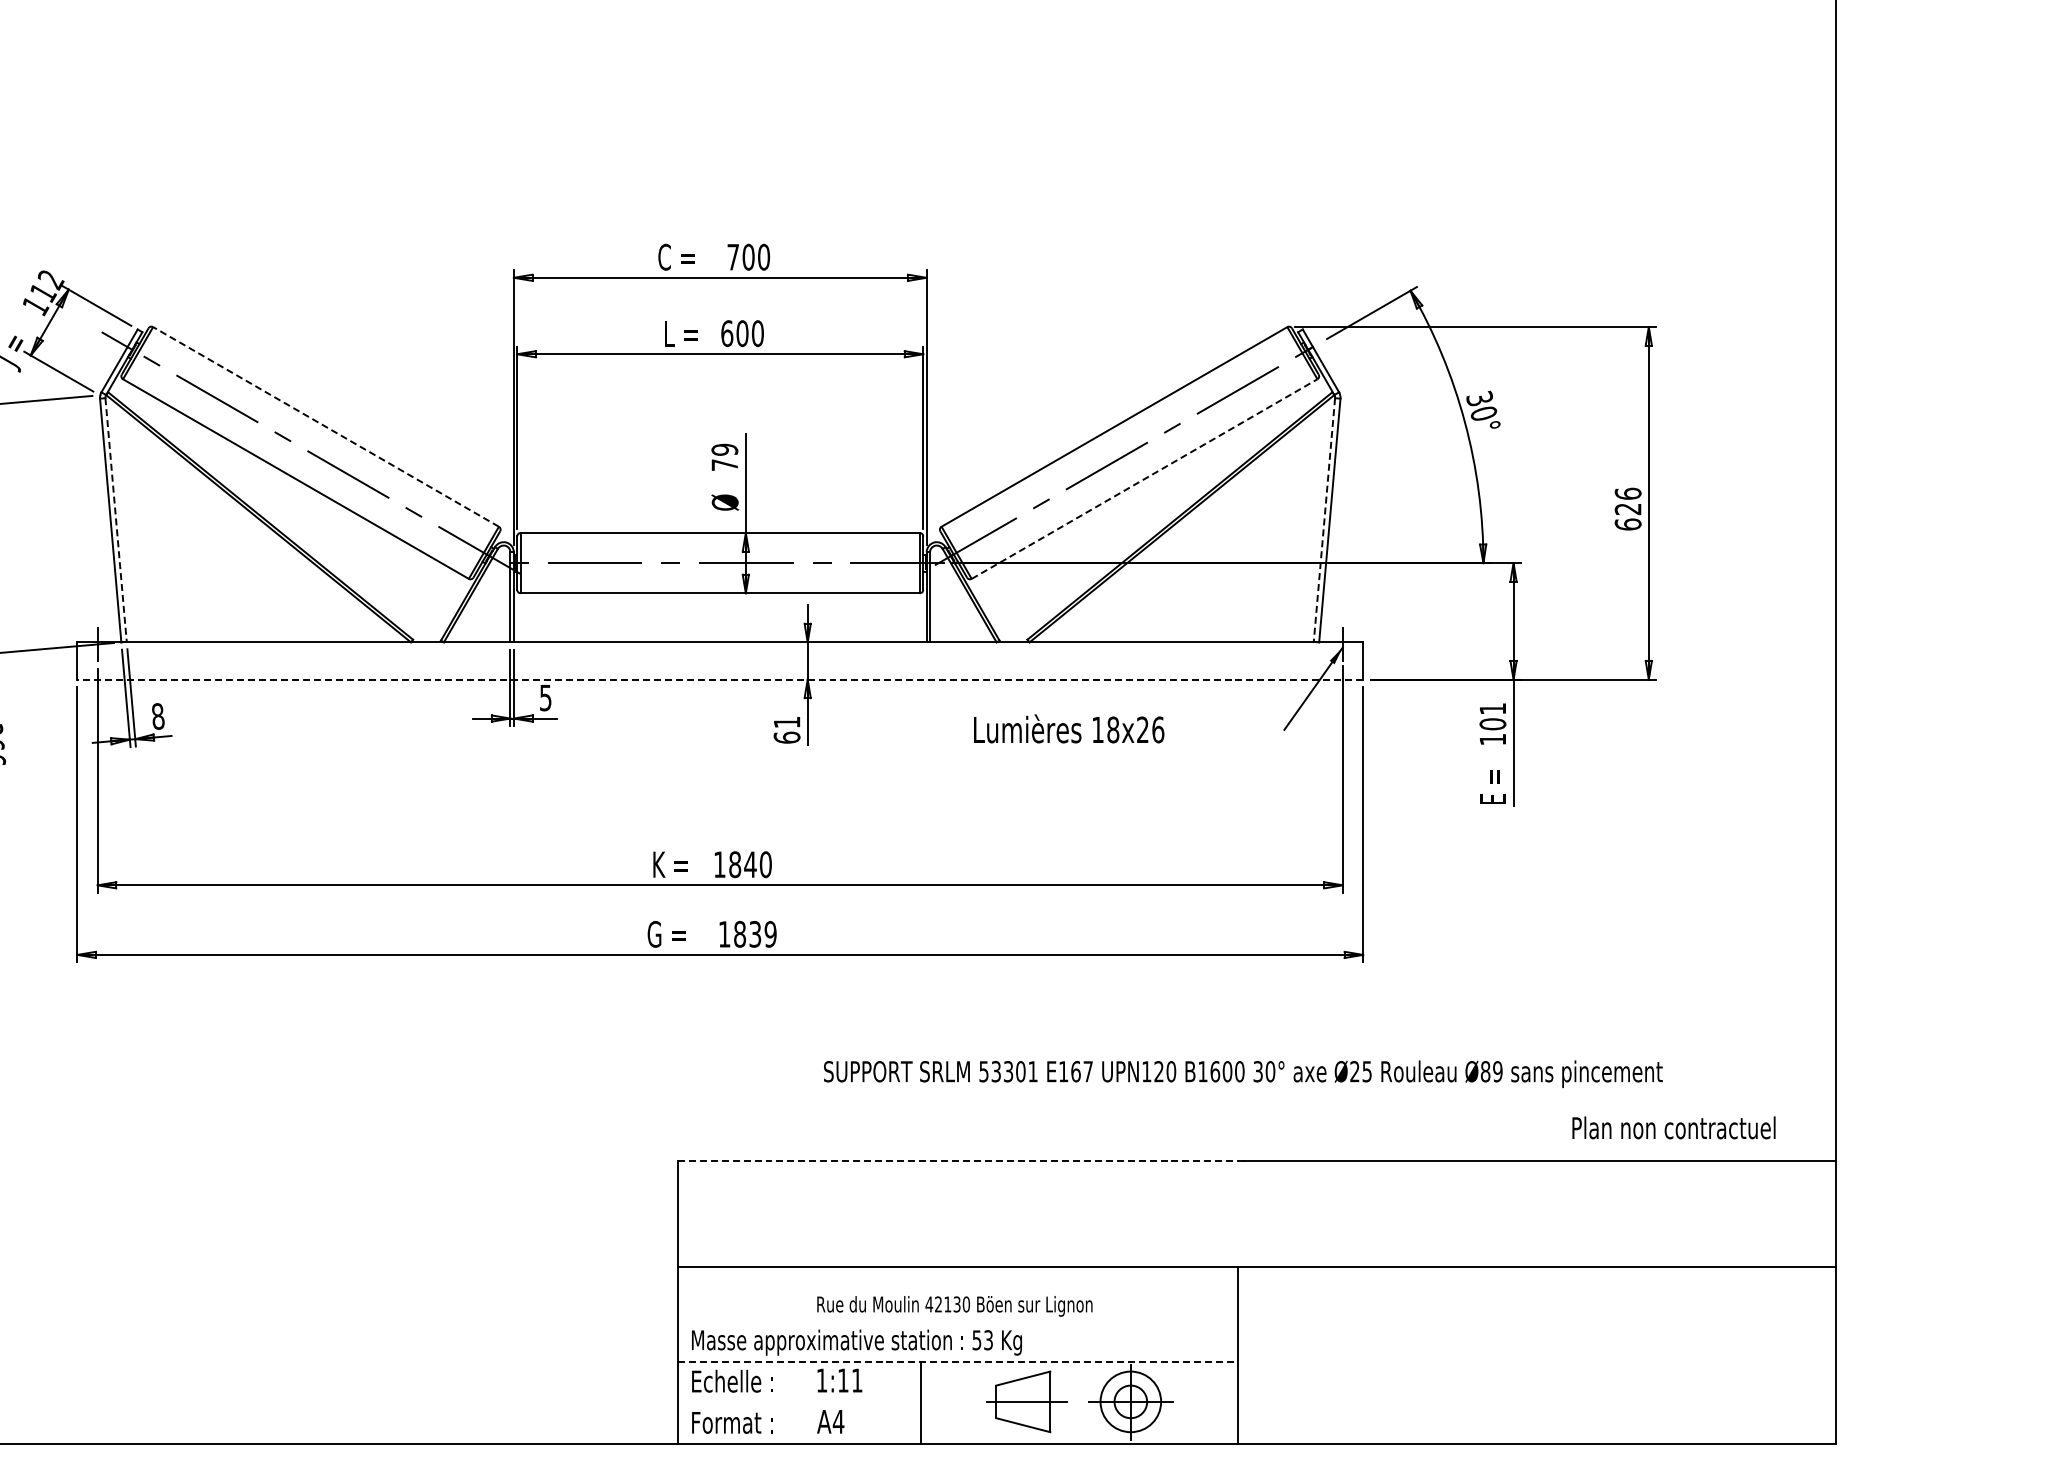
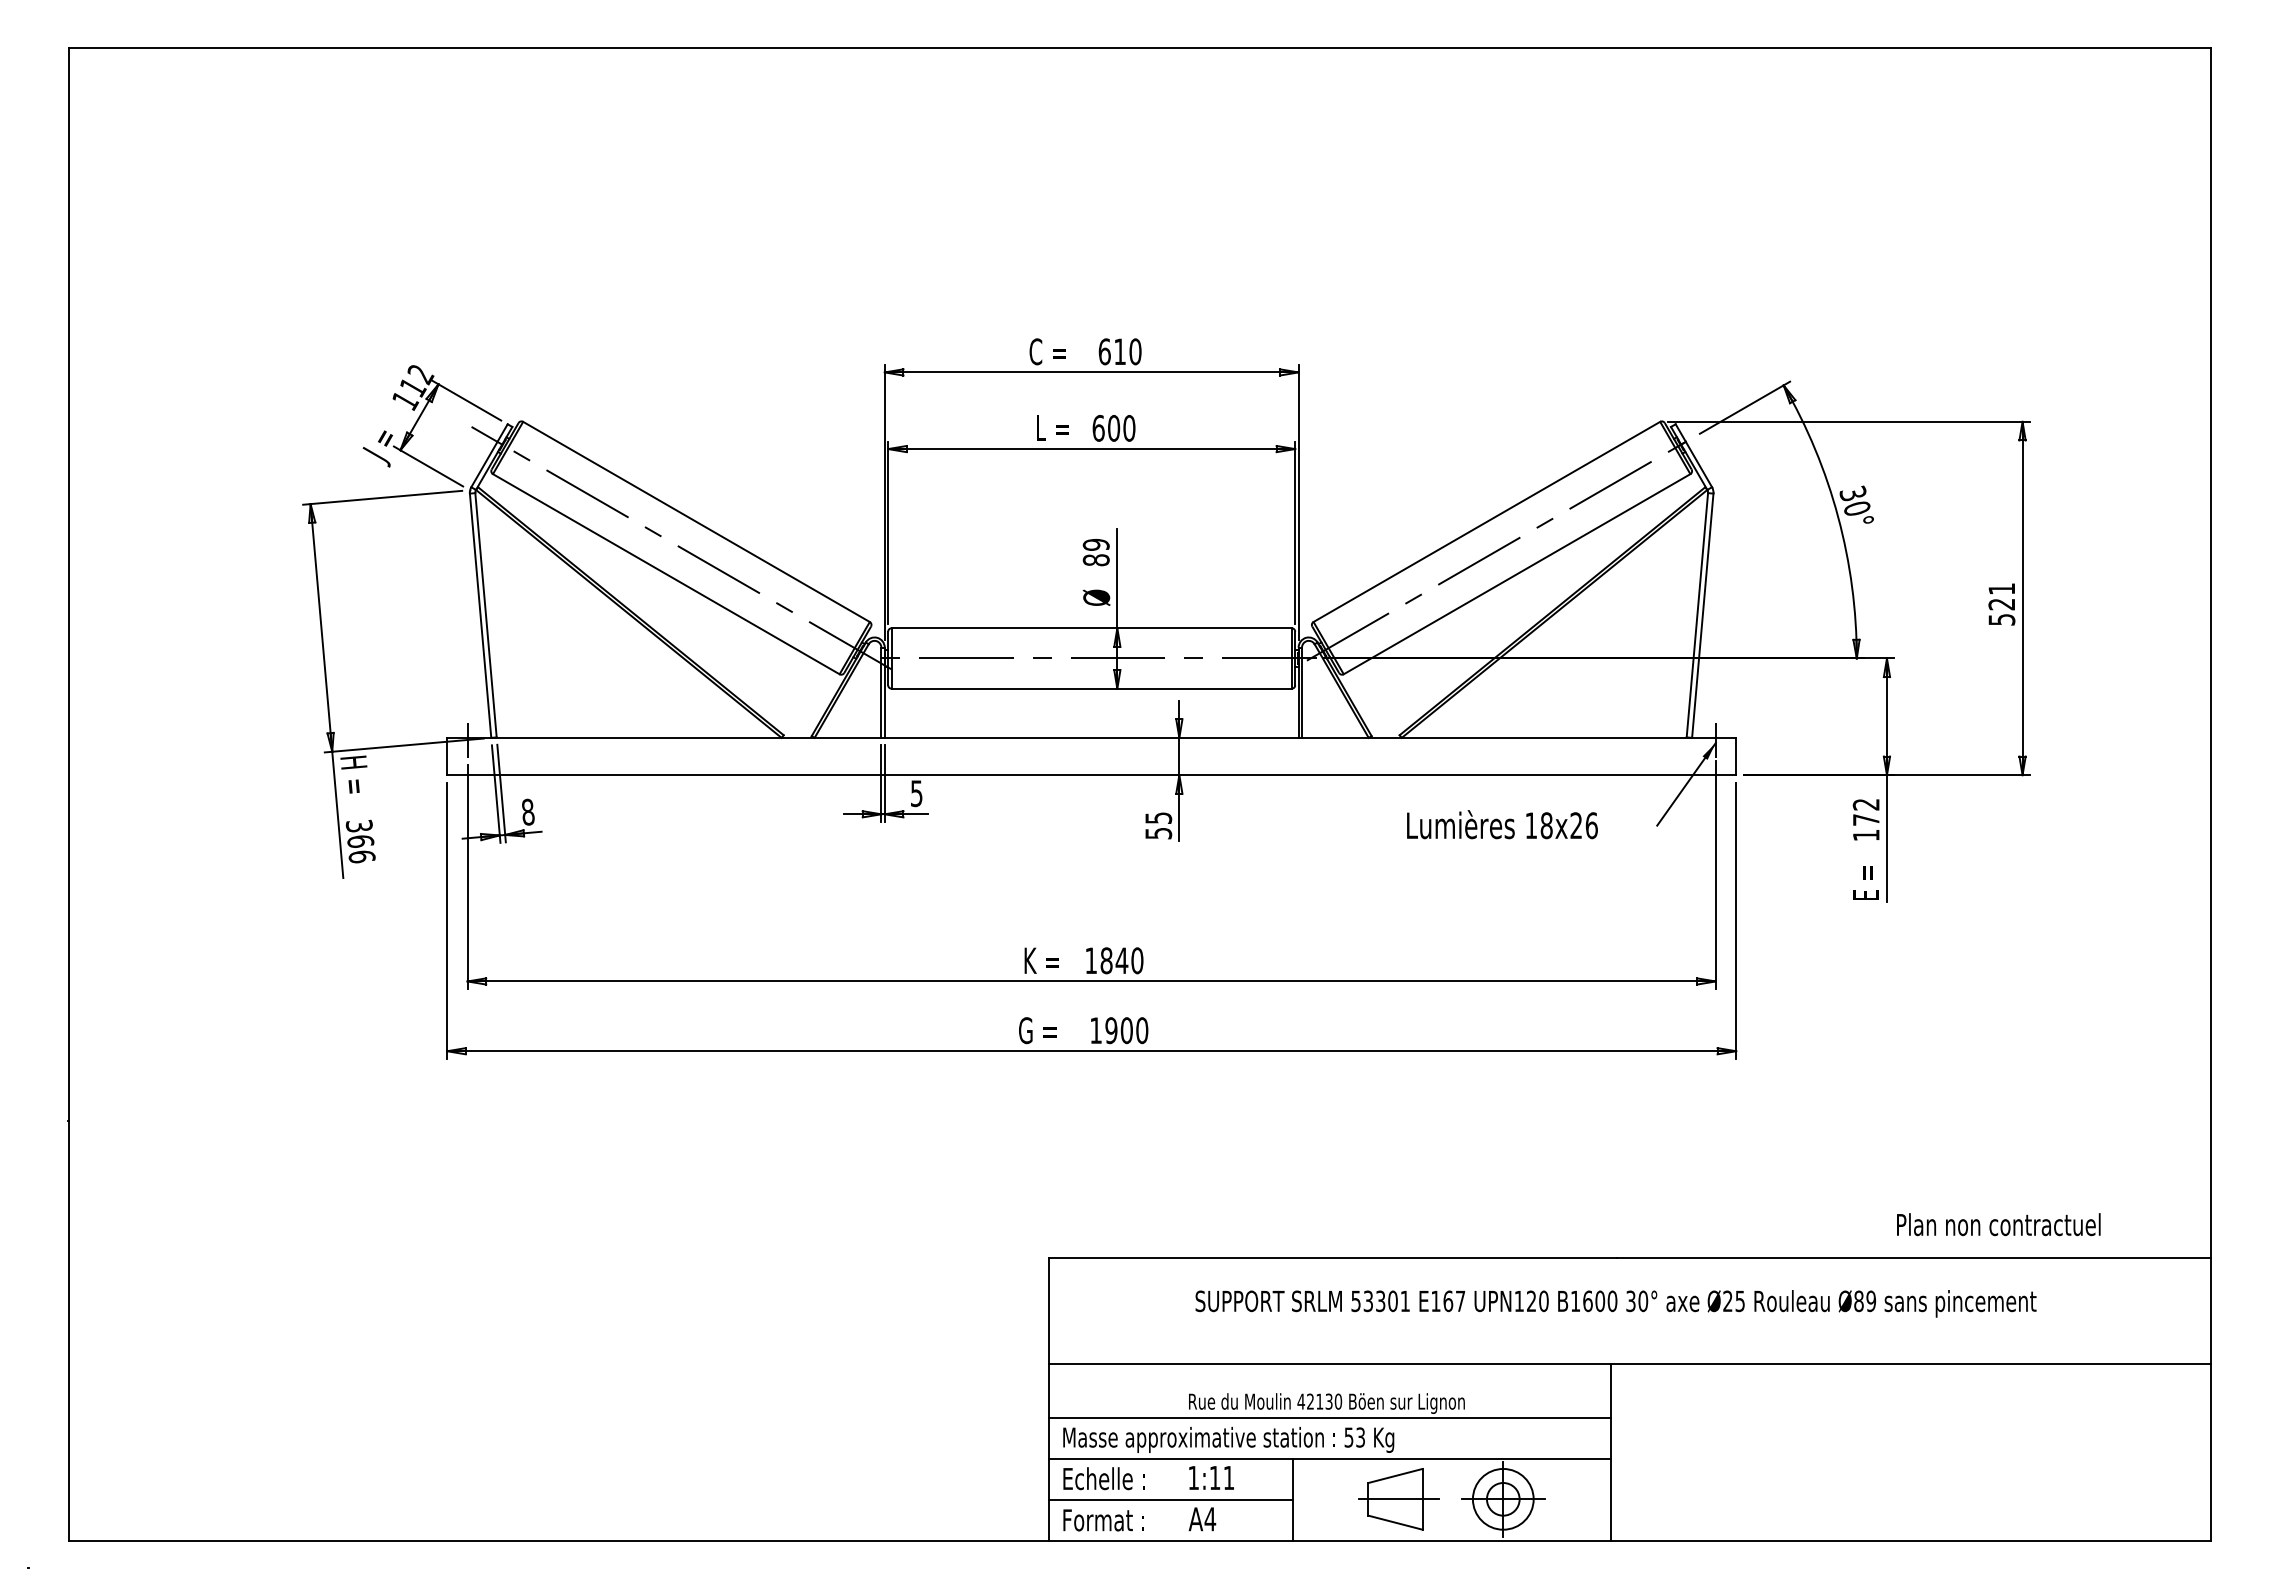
text: (741, 256) -> (1112, 351), 700 -> 610
line: (326, 426) -> (696, 521), dashed -> solid
text: (724, 465) -> (1095, 560), 79 -> 89
line: (1145, 478) -> (1517, 573), dashed -> solid
text: (1627, 508) -> (2001, 603), 626 -> 521
line: (116, 520) -> (486, 615), dashed -> solid
line: (1324, 520) -> (1697, 615), dashed -> solid
line: (720, 679) -> (1091, 775), dashed -> solid
text: (1492, 716) -> (1865, 812), 101 -> 172
text: (1069, 728) -> (1502, 824), moved
text: (786, 729) -> (1158, 825), 61 -> 55
text: (754, 934) -> (1126, 1030), 1839 -> 1900
text: (1242, 1073) -> (1615, 1303), moved
text: (1673, 1127) -> (1998, 1224), moved
line: (961, 1160) -> (1333, 1257), dashed -> solid
line: (958, 1321) -> (1330, 1418), added
line: (958, 1362) -> (1330, 1459), dashed -> solid
line: (798, 1403) -> (1170, 1500), added

